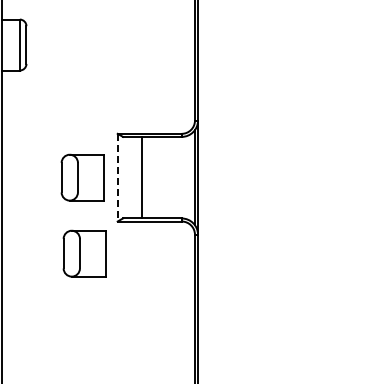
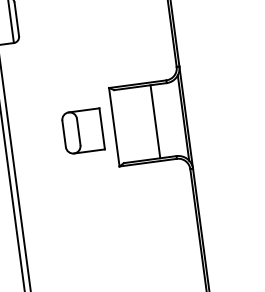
line: (117, 177) -> (114, 127), dashed -> solid
line: (141, 177) -> (155, 121), moved
part: (84, 253) -> (93, 199), removed

